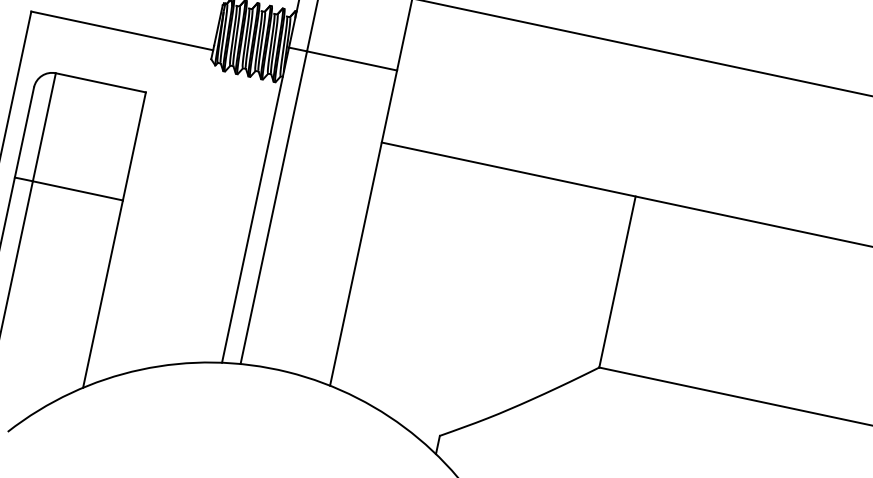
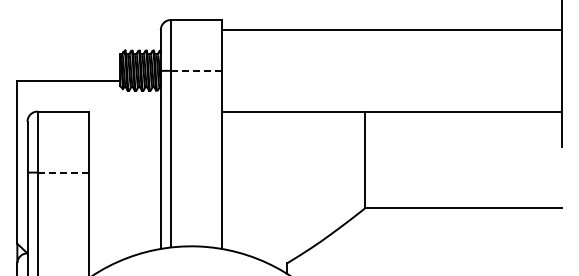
line: (350, 59) -> (195, 70), solid -> dashed
line: (76, 190) -> (62, 172), solid -> dashed

